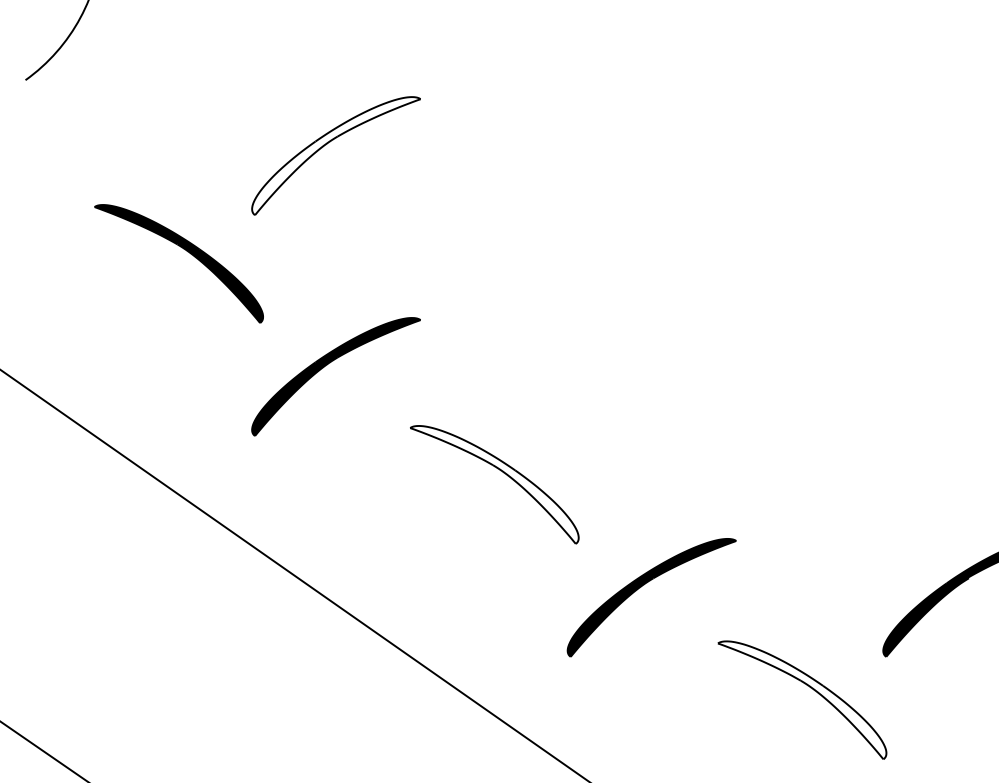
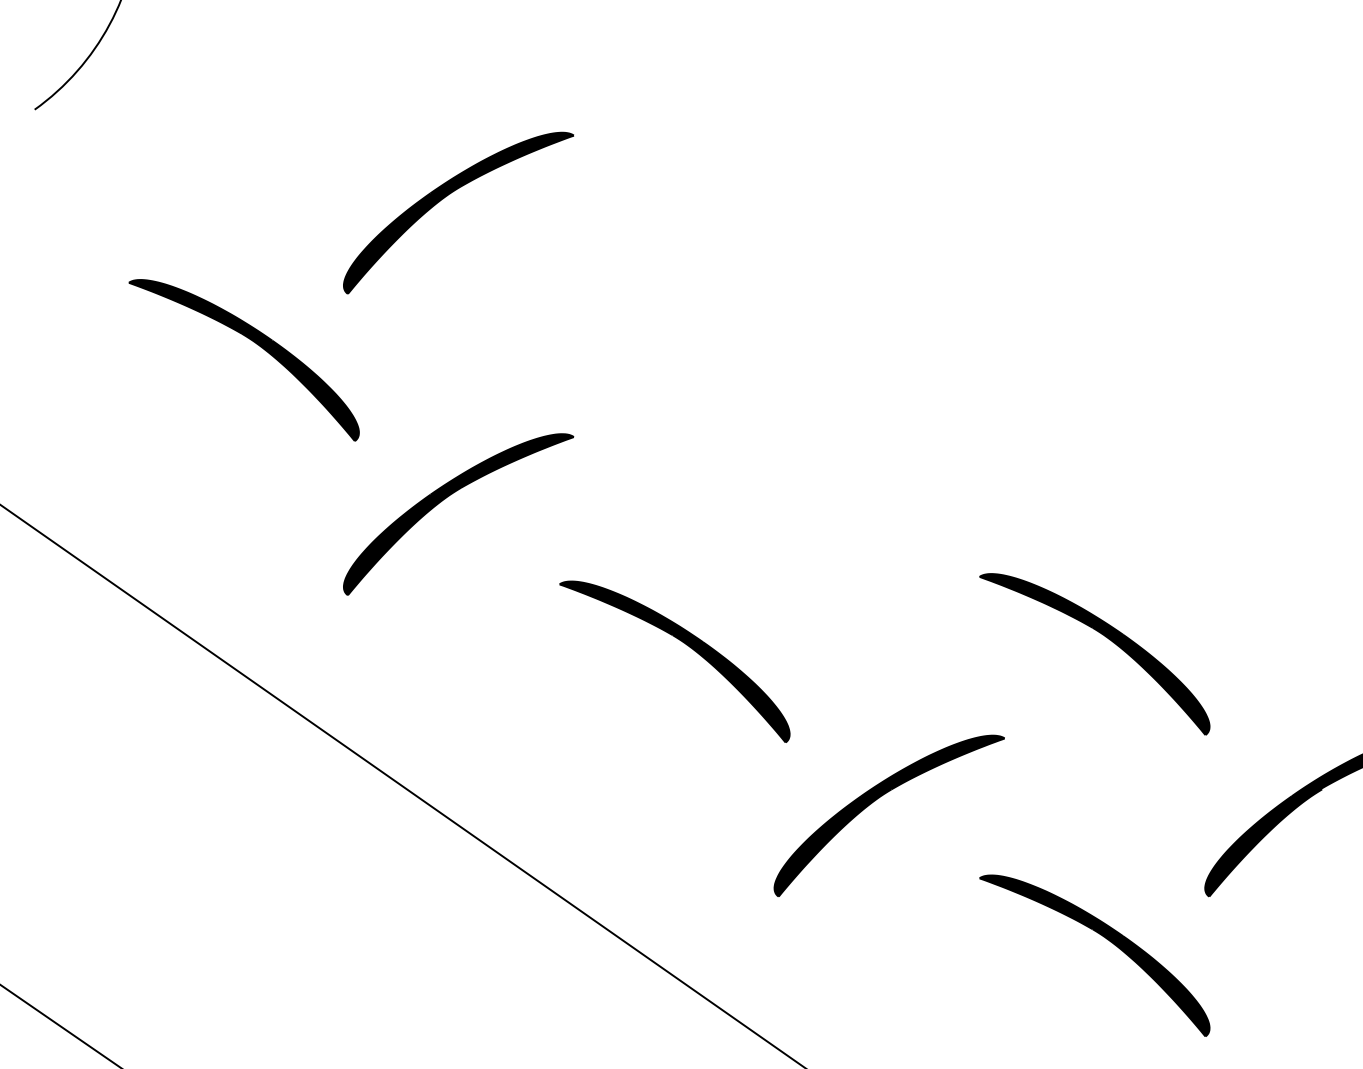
fill: (336, 155) -> (458, 212), added
part: (810, 466) -> (1105, 637), added
fill: (494, 484) -> (674, 661), added
fill: (802, 700) -> (1094, 955), added

